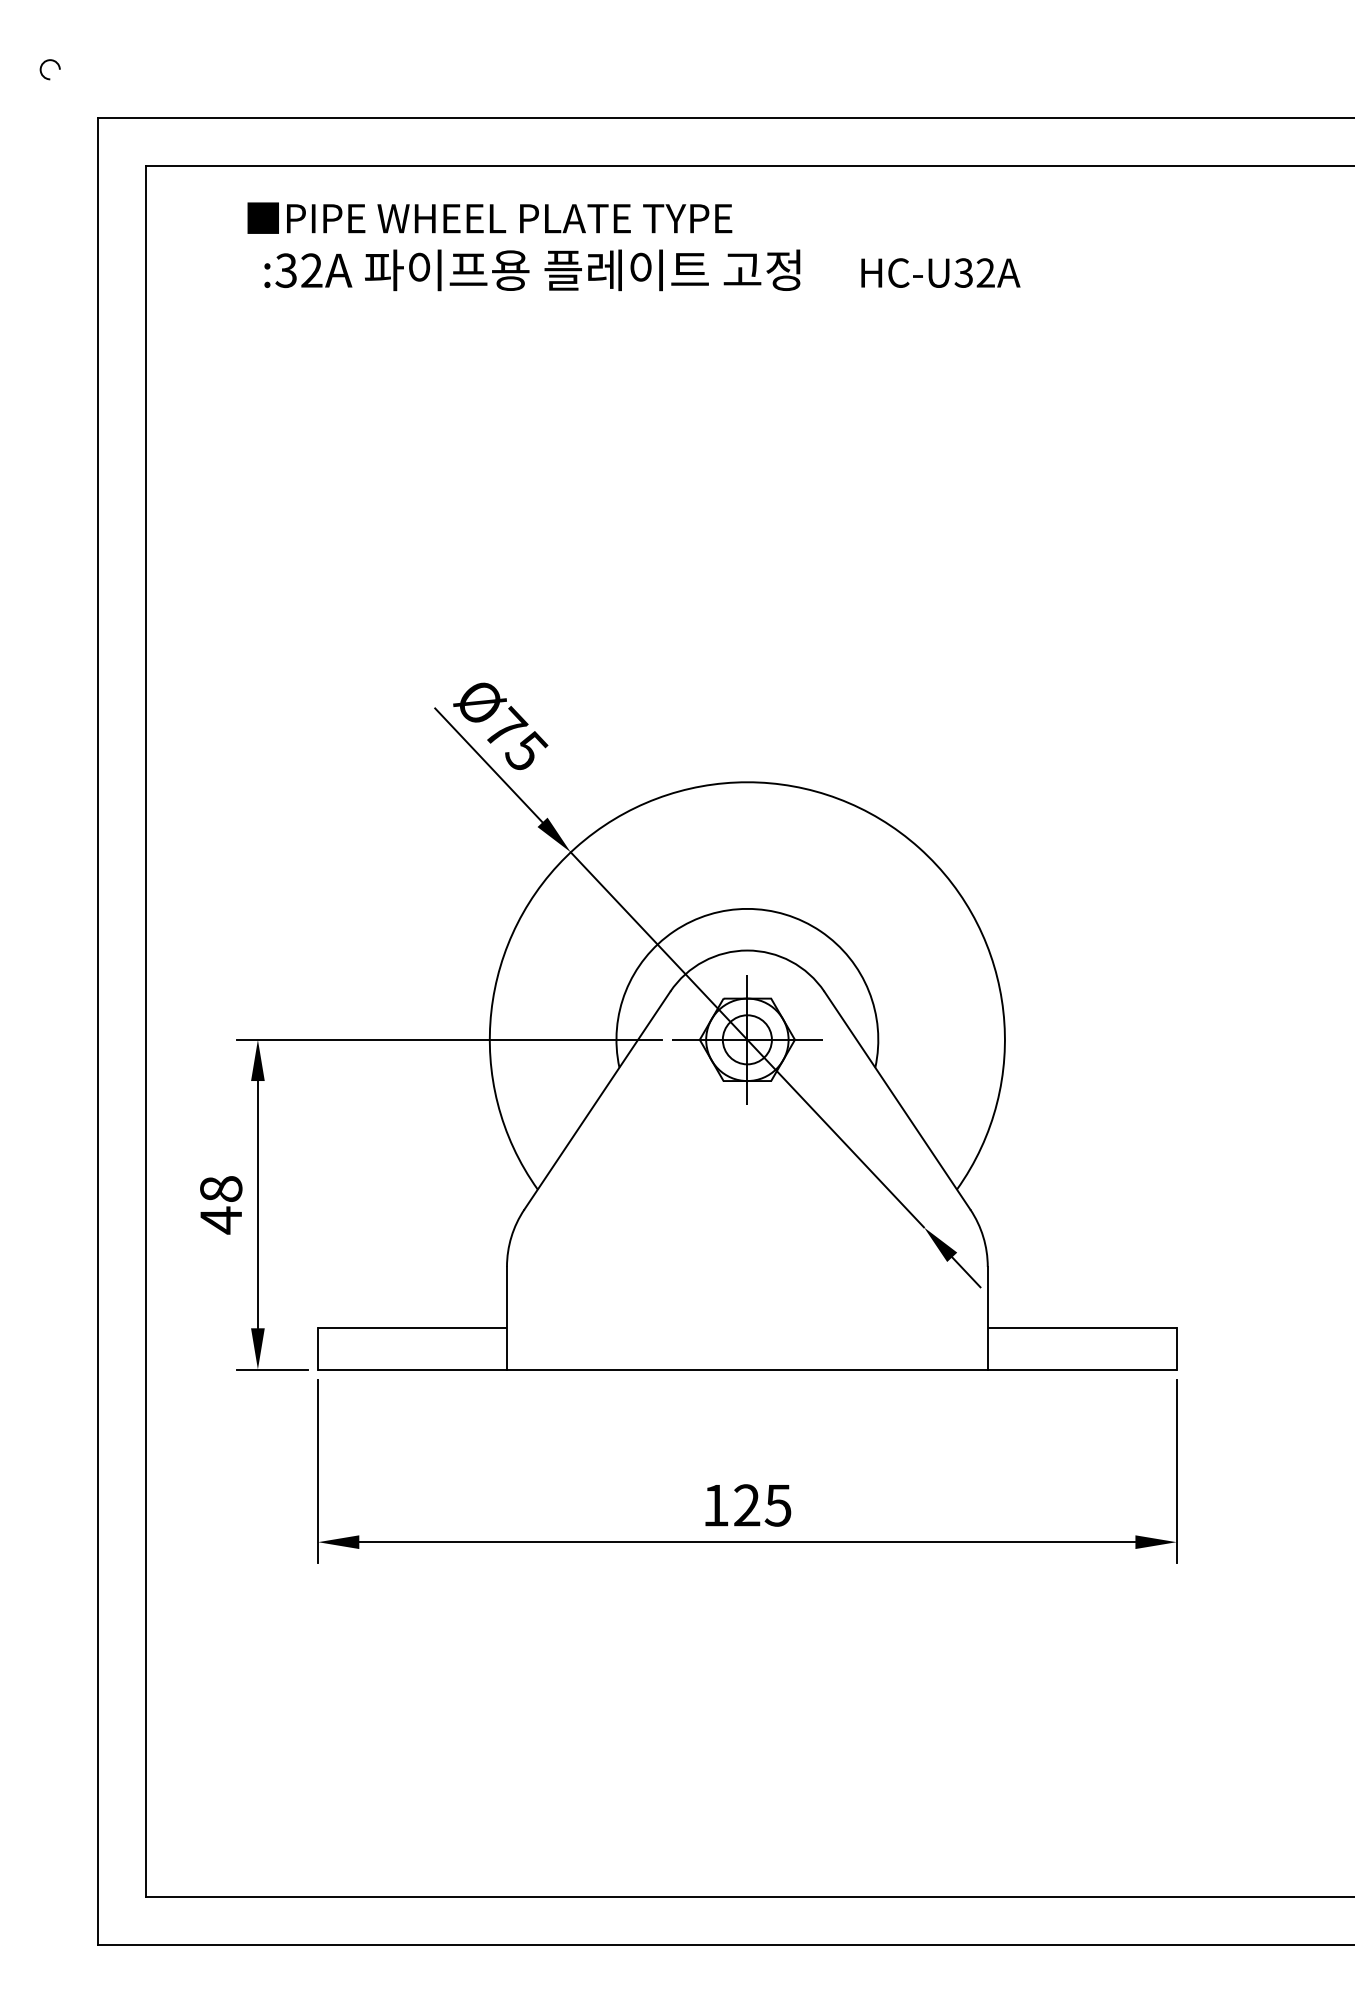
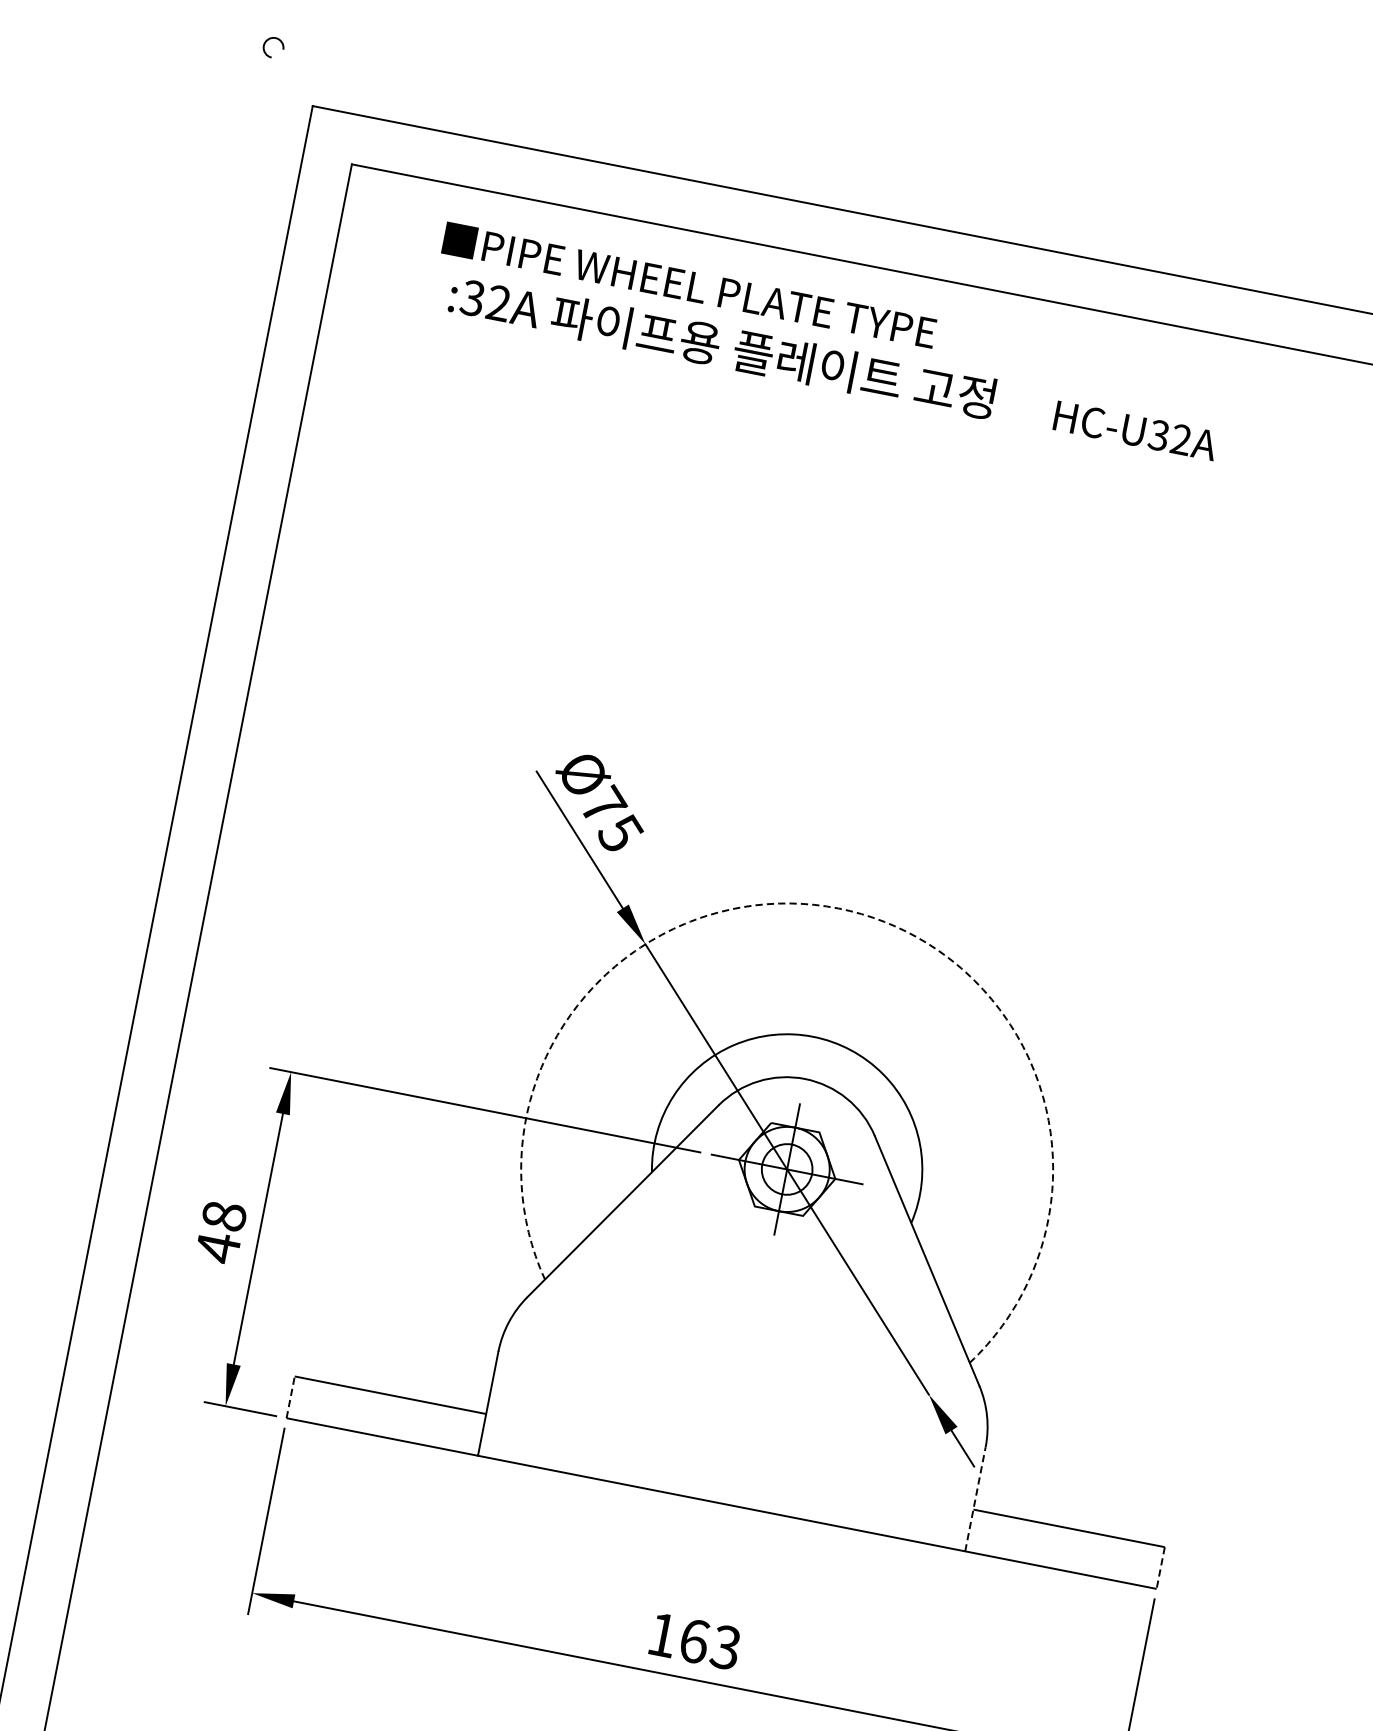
arc: (747, 782) -> (838, 908), solid -> dashed
line: (987, 1317) -> (975, 1498), solid -> dashed
line: (318, 1348) -> (291, 1396), solid -> dashed
line: (1176, 1348) -> (1160, 1567), solid -> dashed
text: (762, 1505) -> (709, 1644), 125 -> 163

